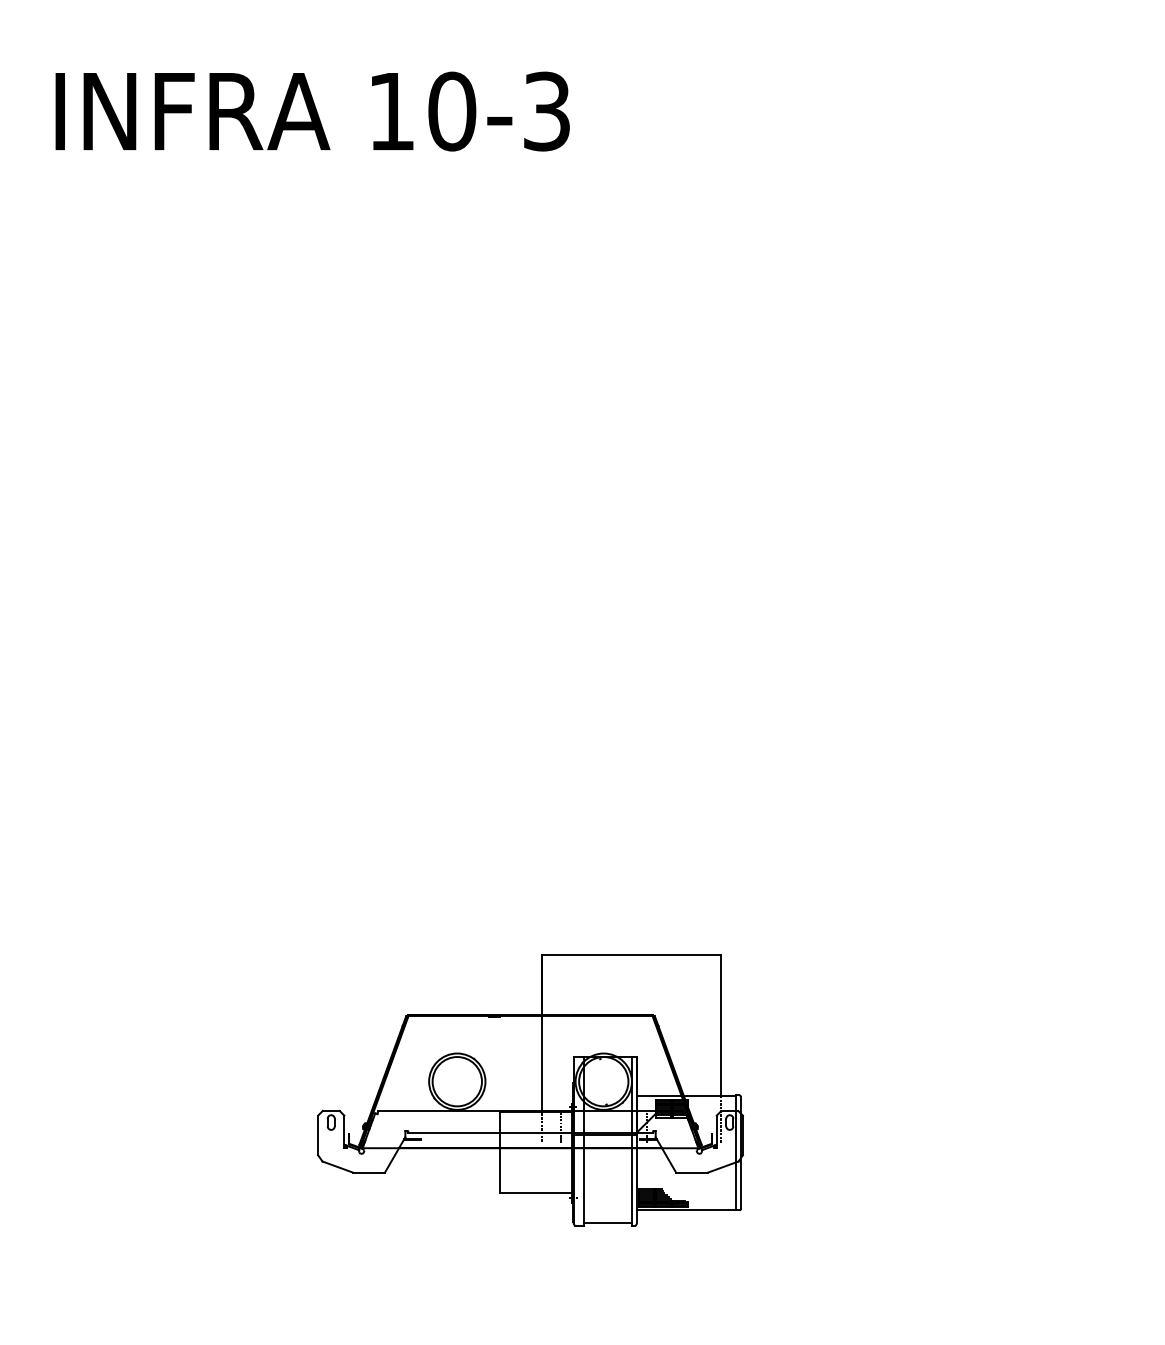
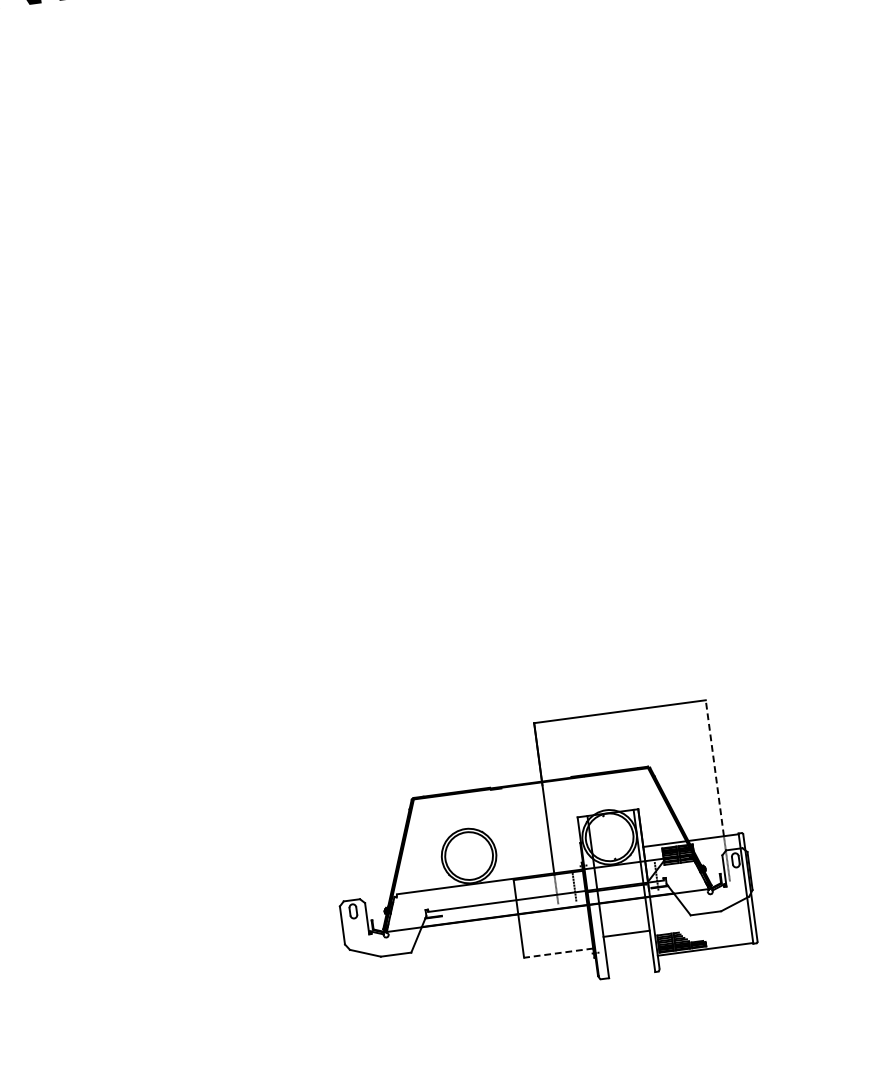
line: (720, 1025) -> (714, 768), solid -> dashed
line: (535, 1193) -> (558, 953), solid -> dashed
line: (607, 1222) -> (626, 933), moved

